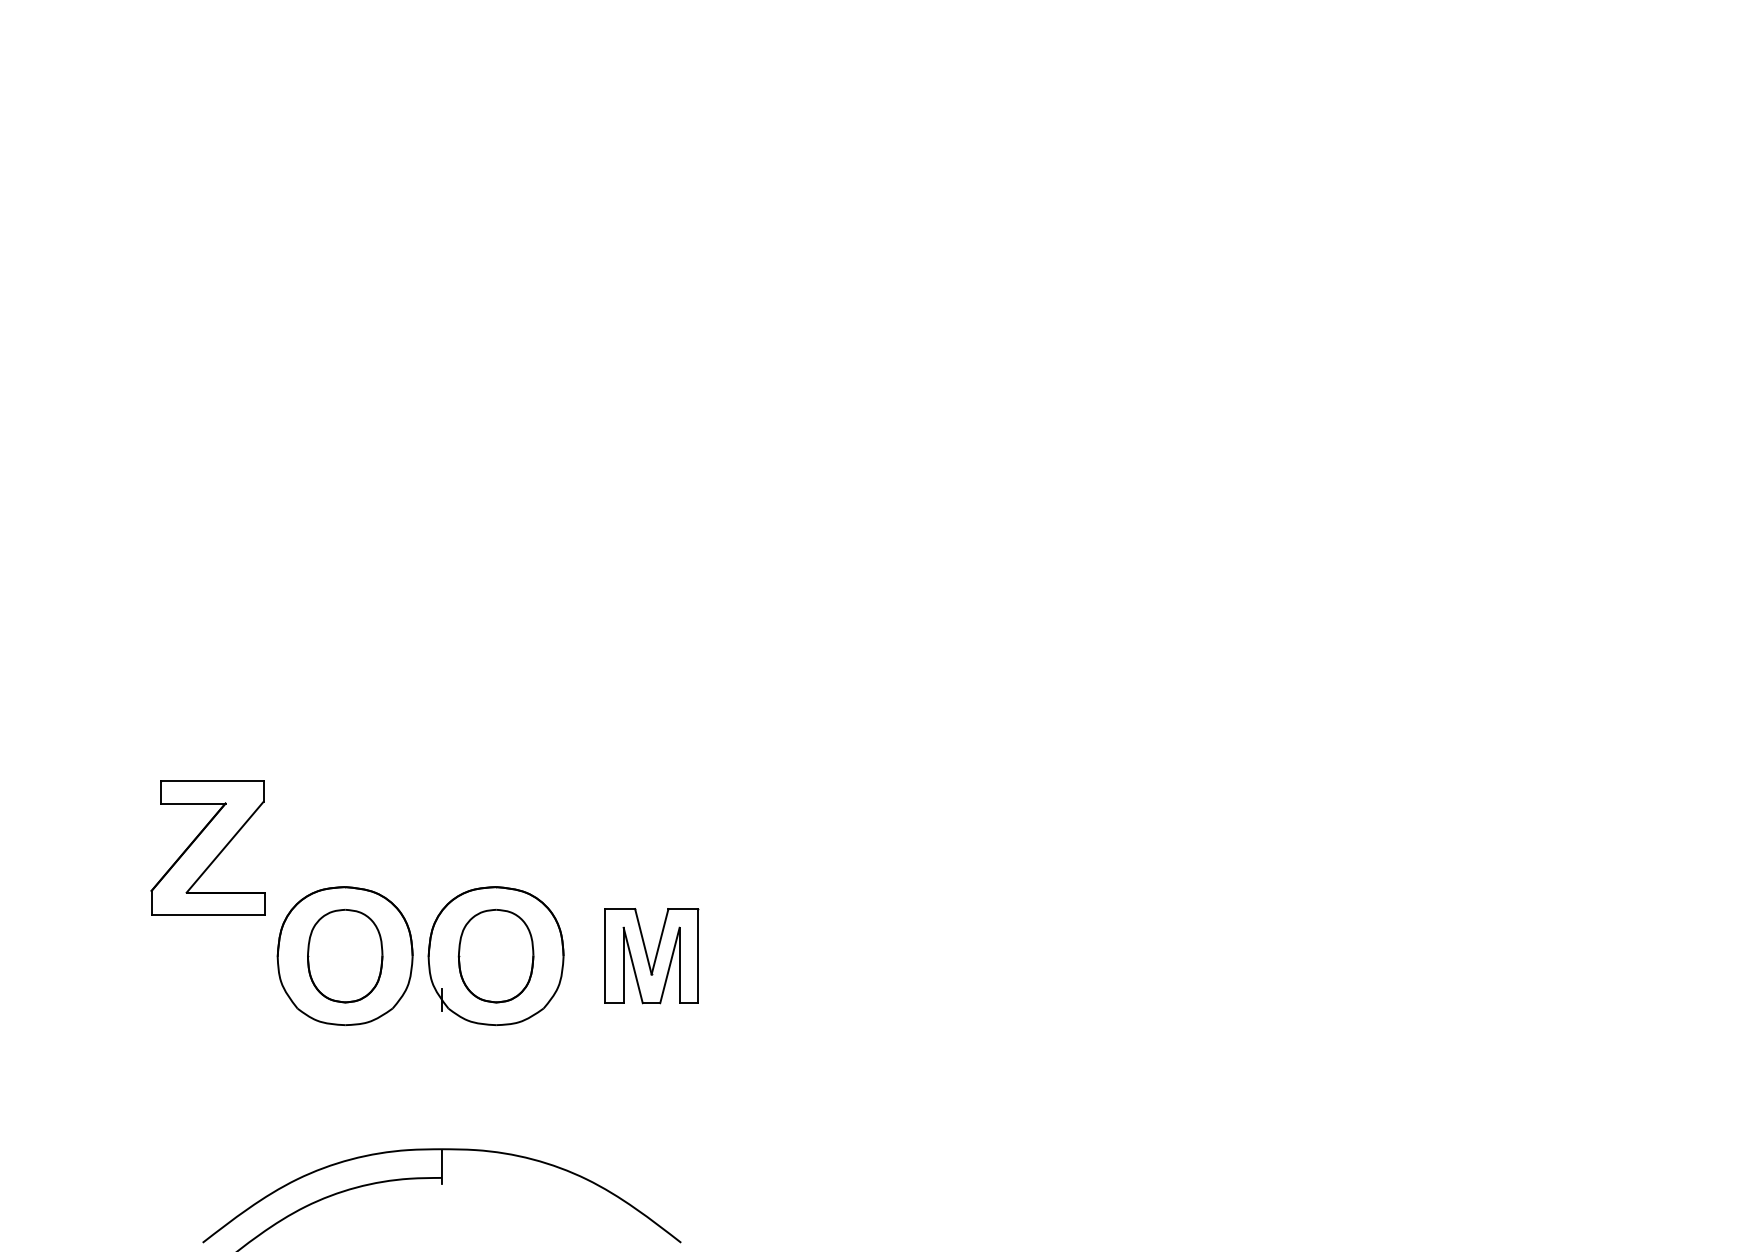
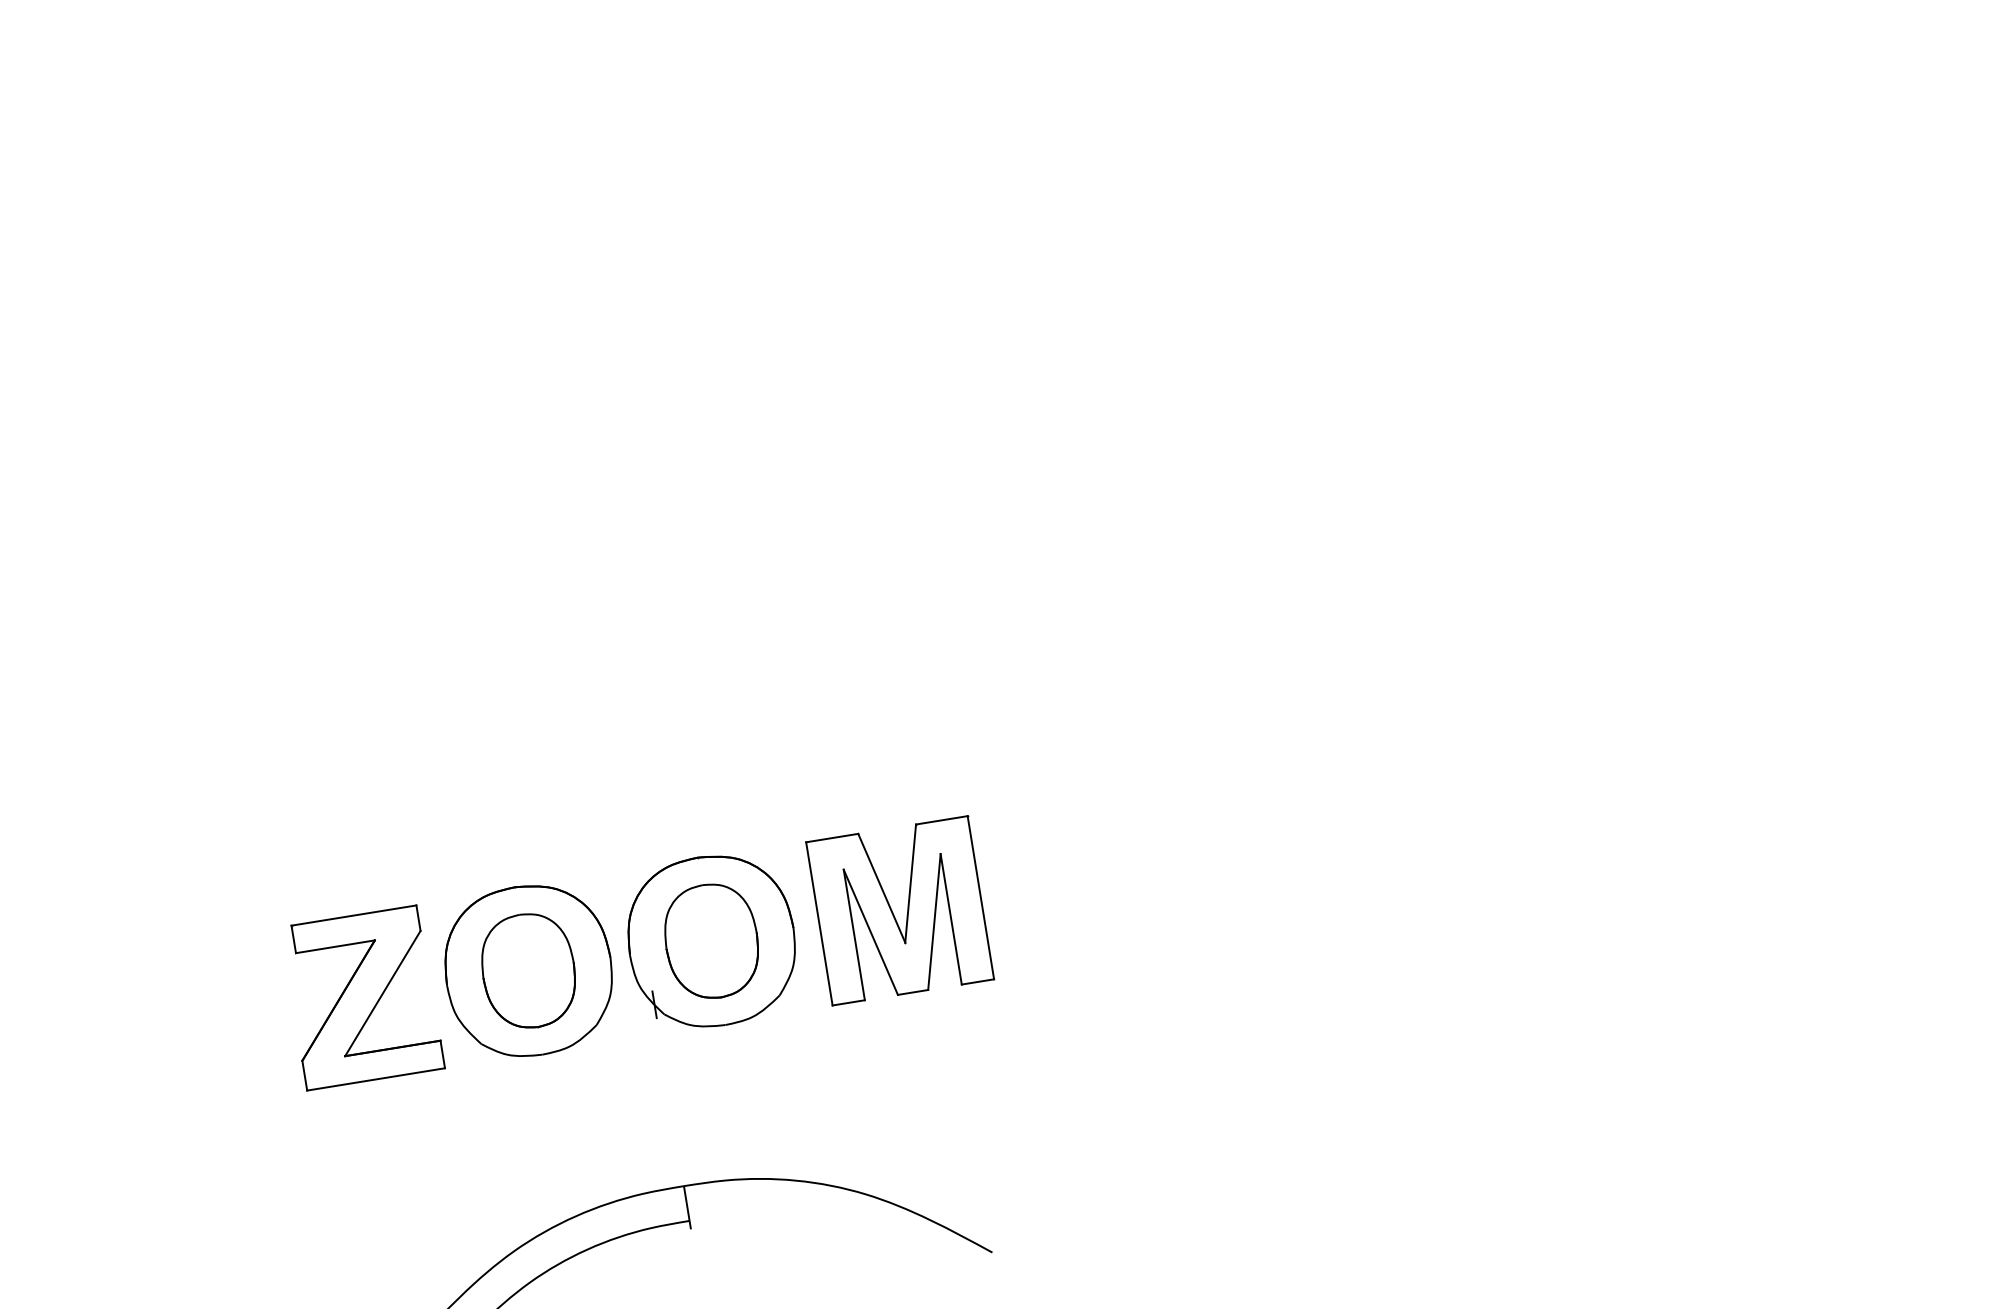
part: (207, 847) -> (361, 997), moved
part: (651, 955) -> (899, 910), size x1.43

